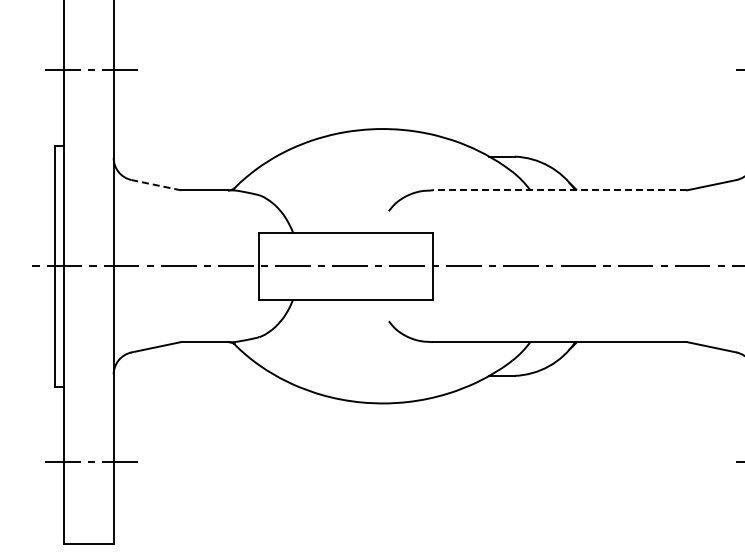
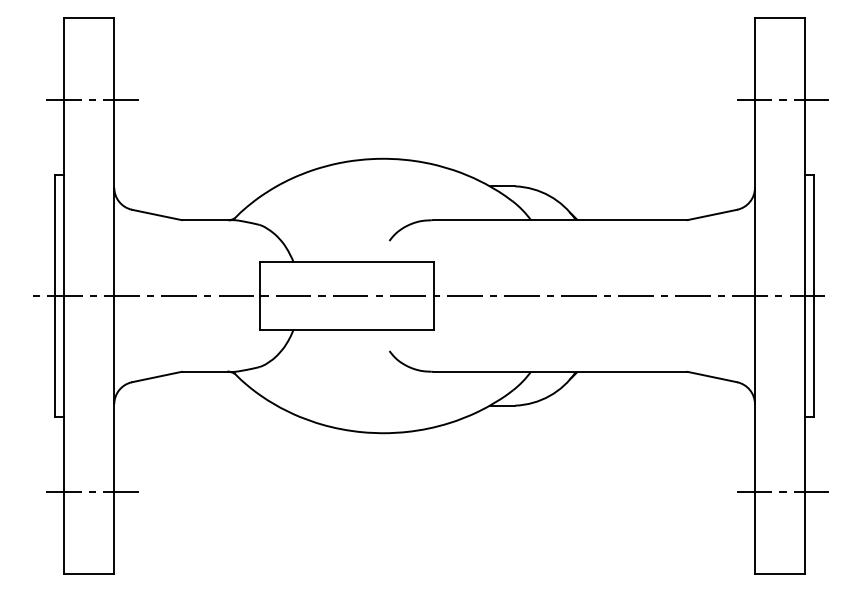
line: (155, 184) -> (156, 214), dashed -> solid
line: (559, 190) -> (560, 220), dashed -> solid

